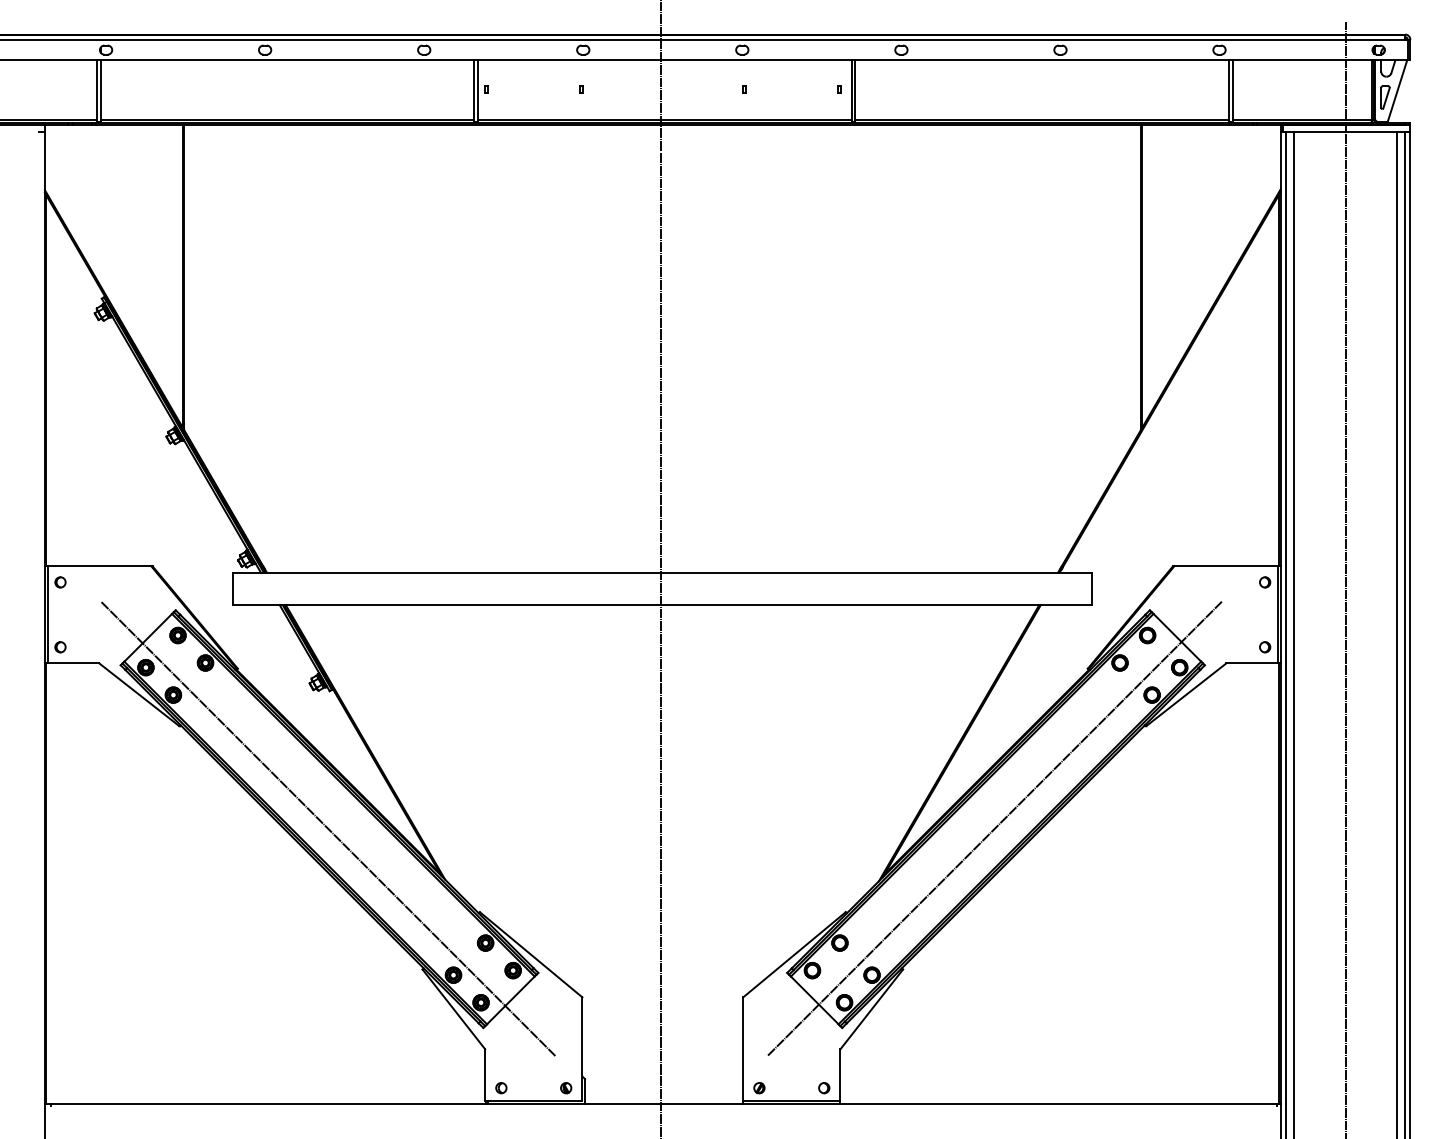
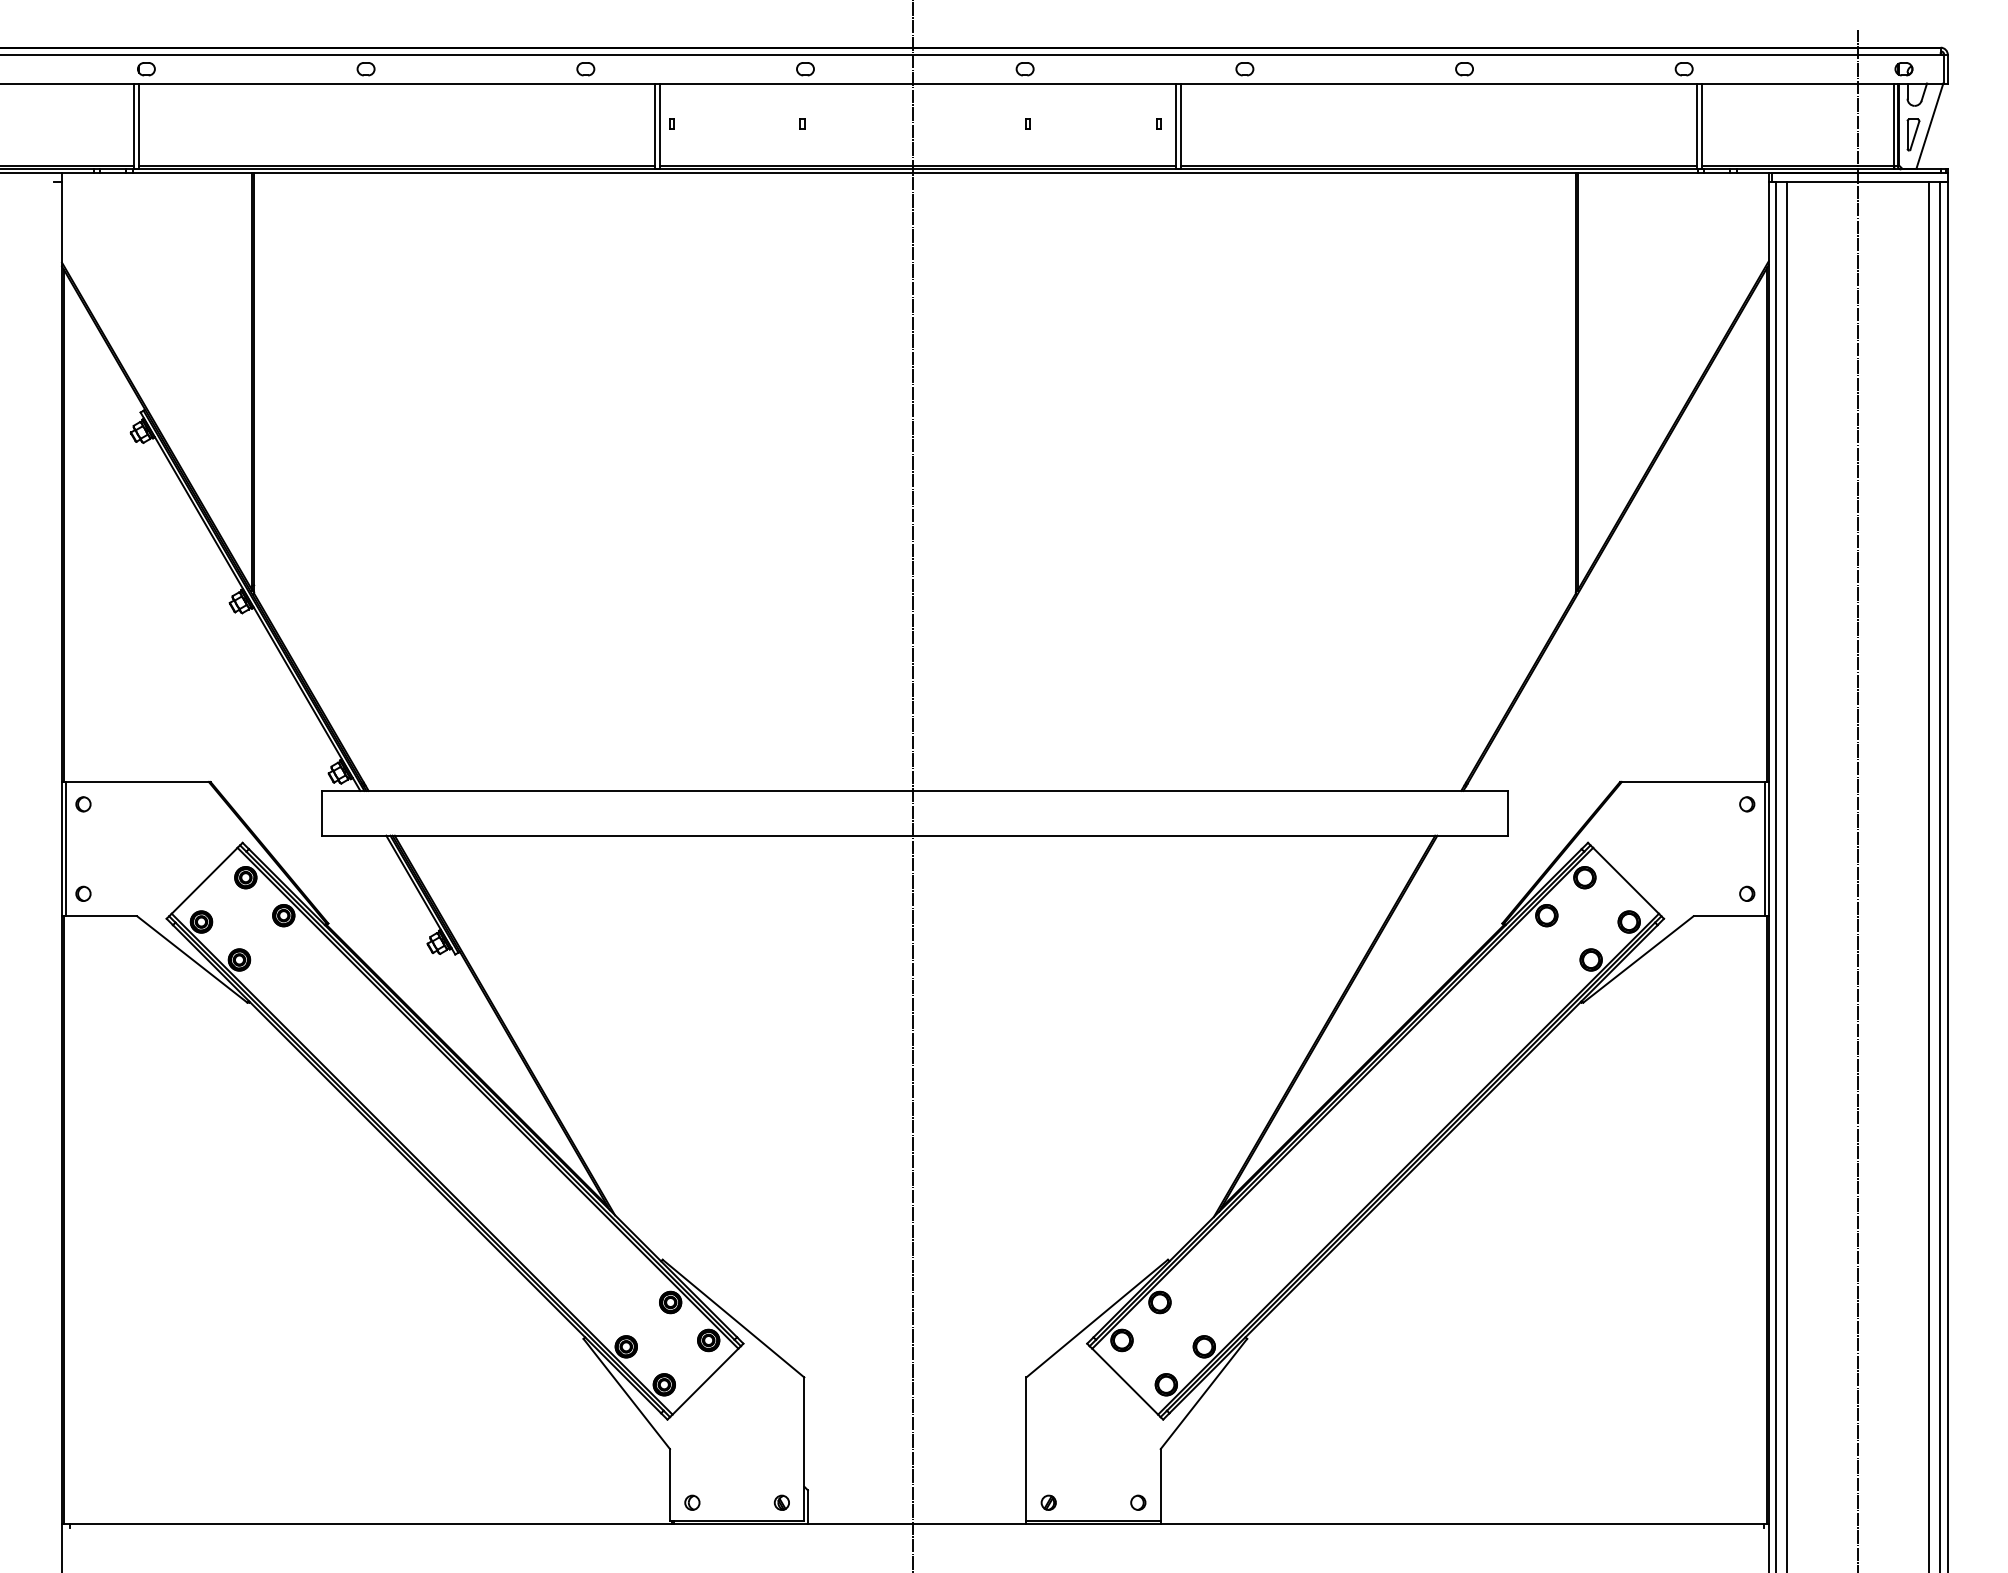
line: (328, 828) -> (453, 1144), removed
line: (994, 828) -> (1373, 1144), removed

